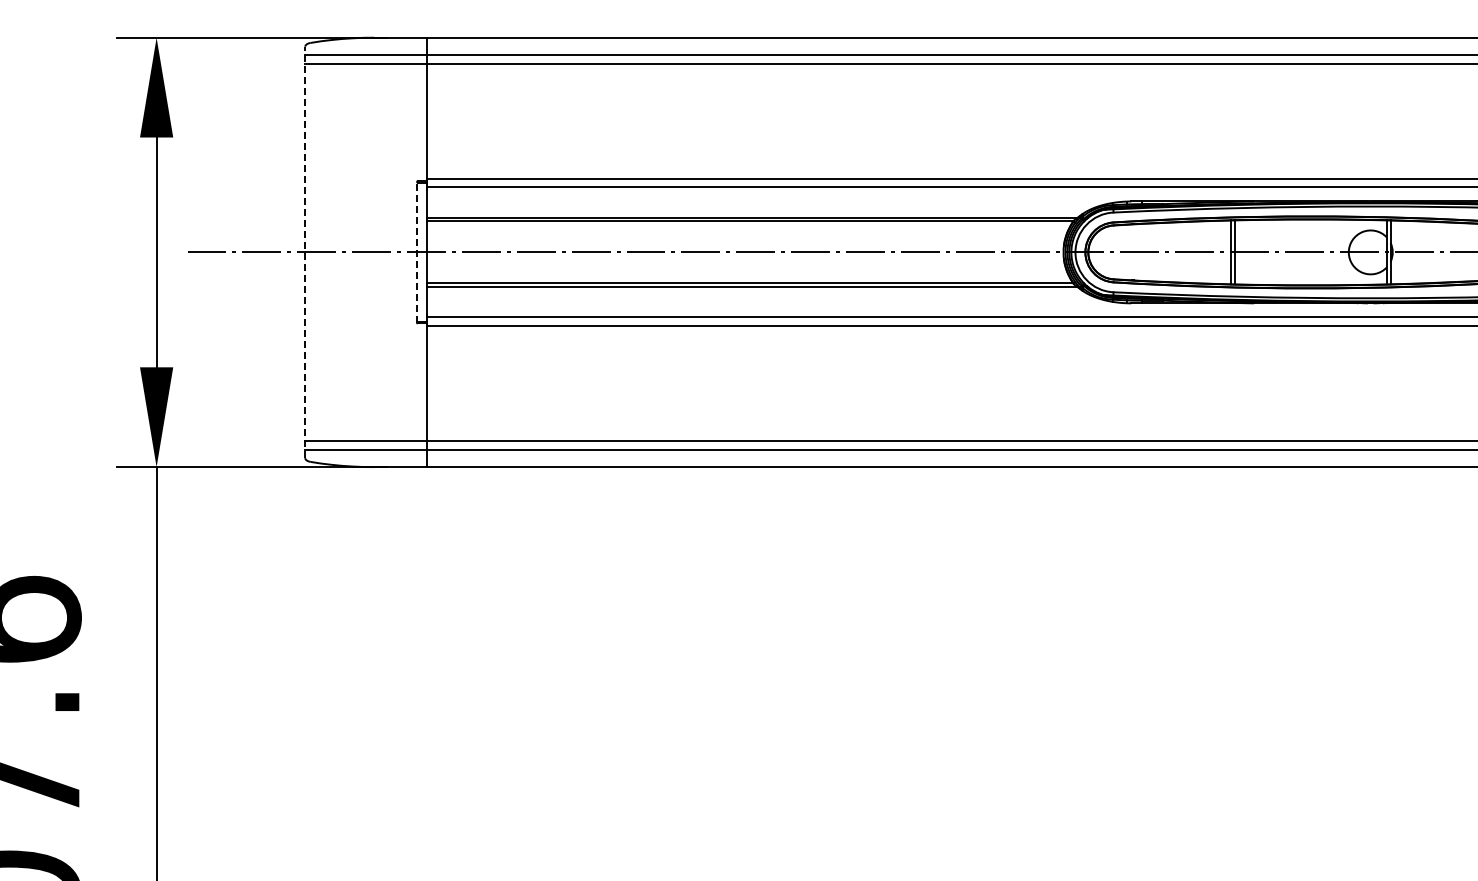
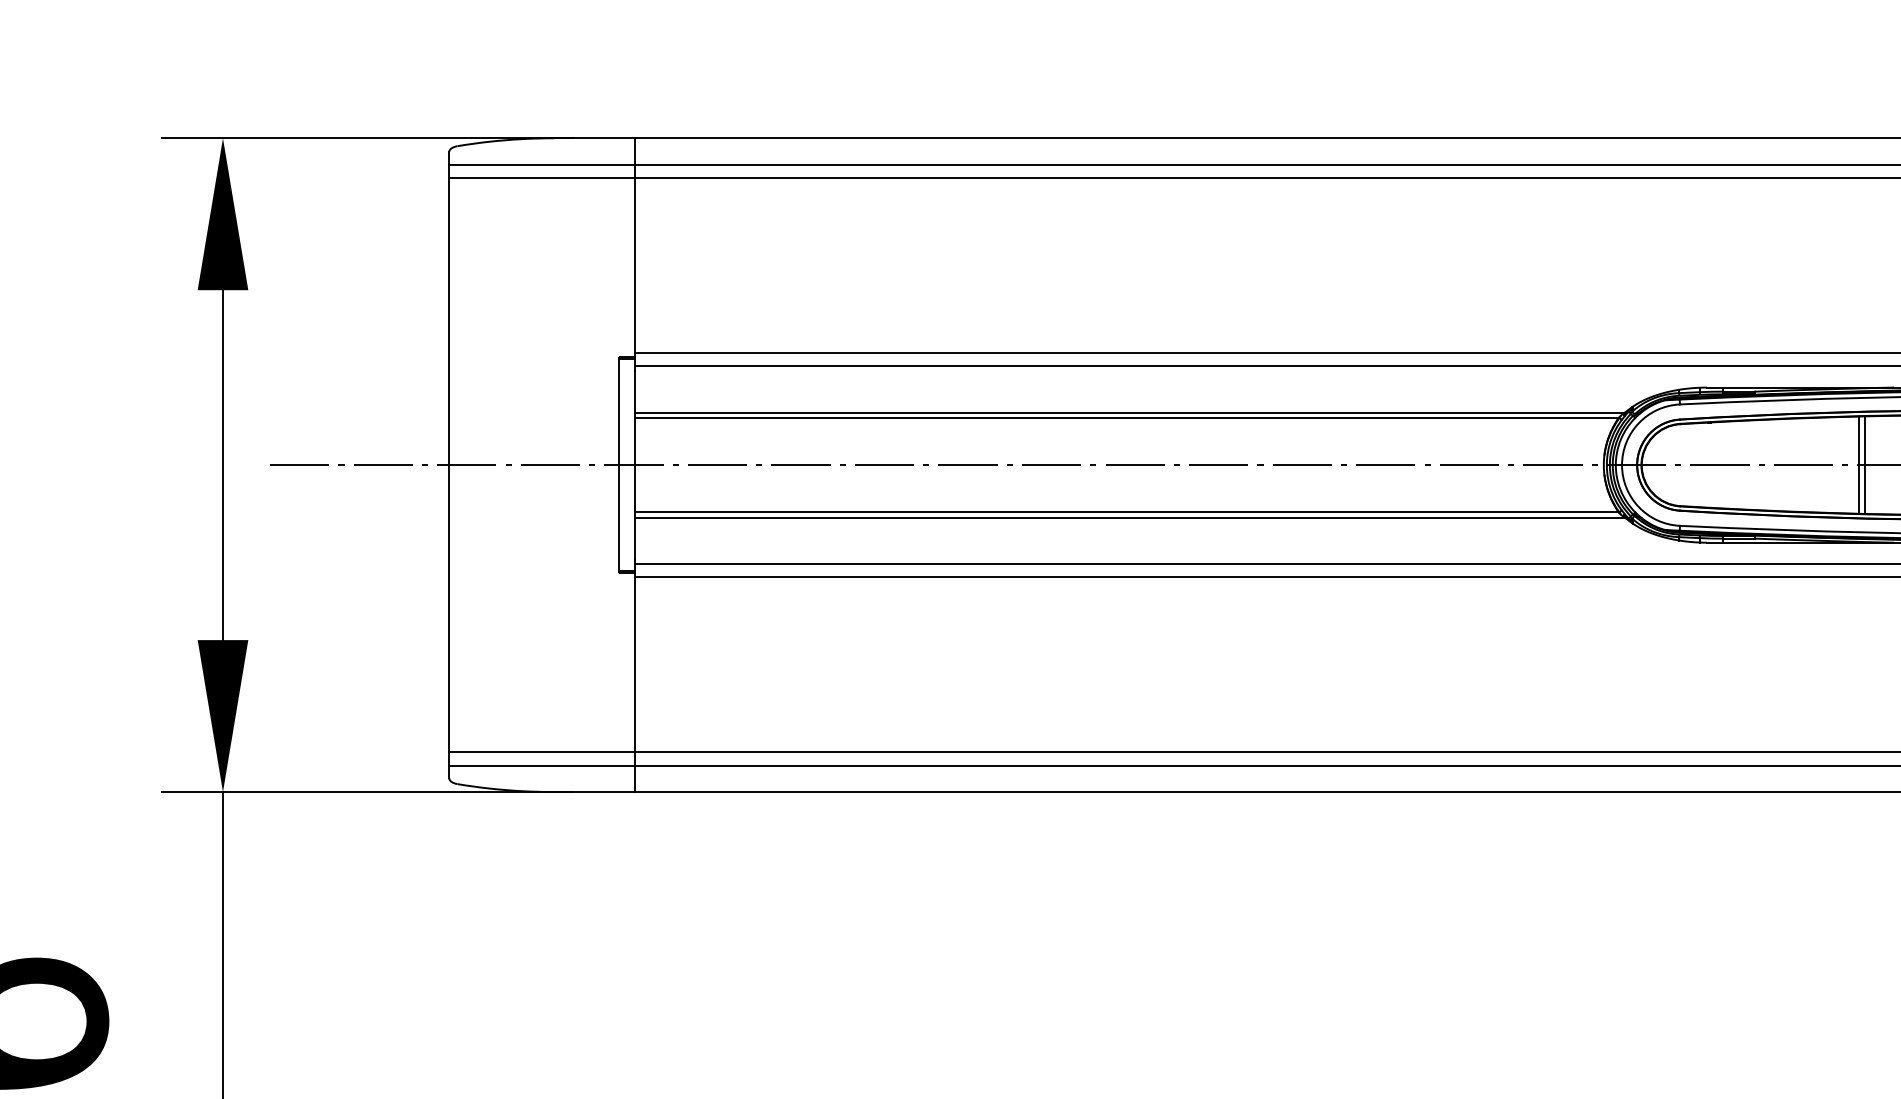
line: (417, 251) -> (620, 463), dashed -> solid
line: (305, 252) -> (449, 465), dashed -> solid

